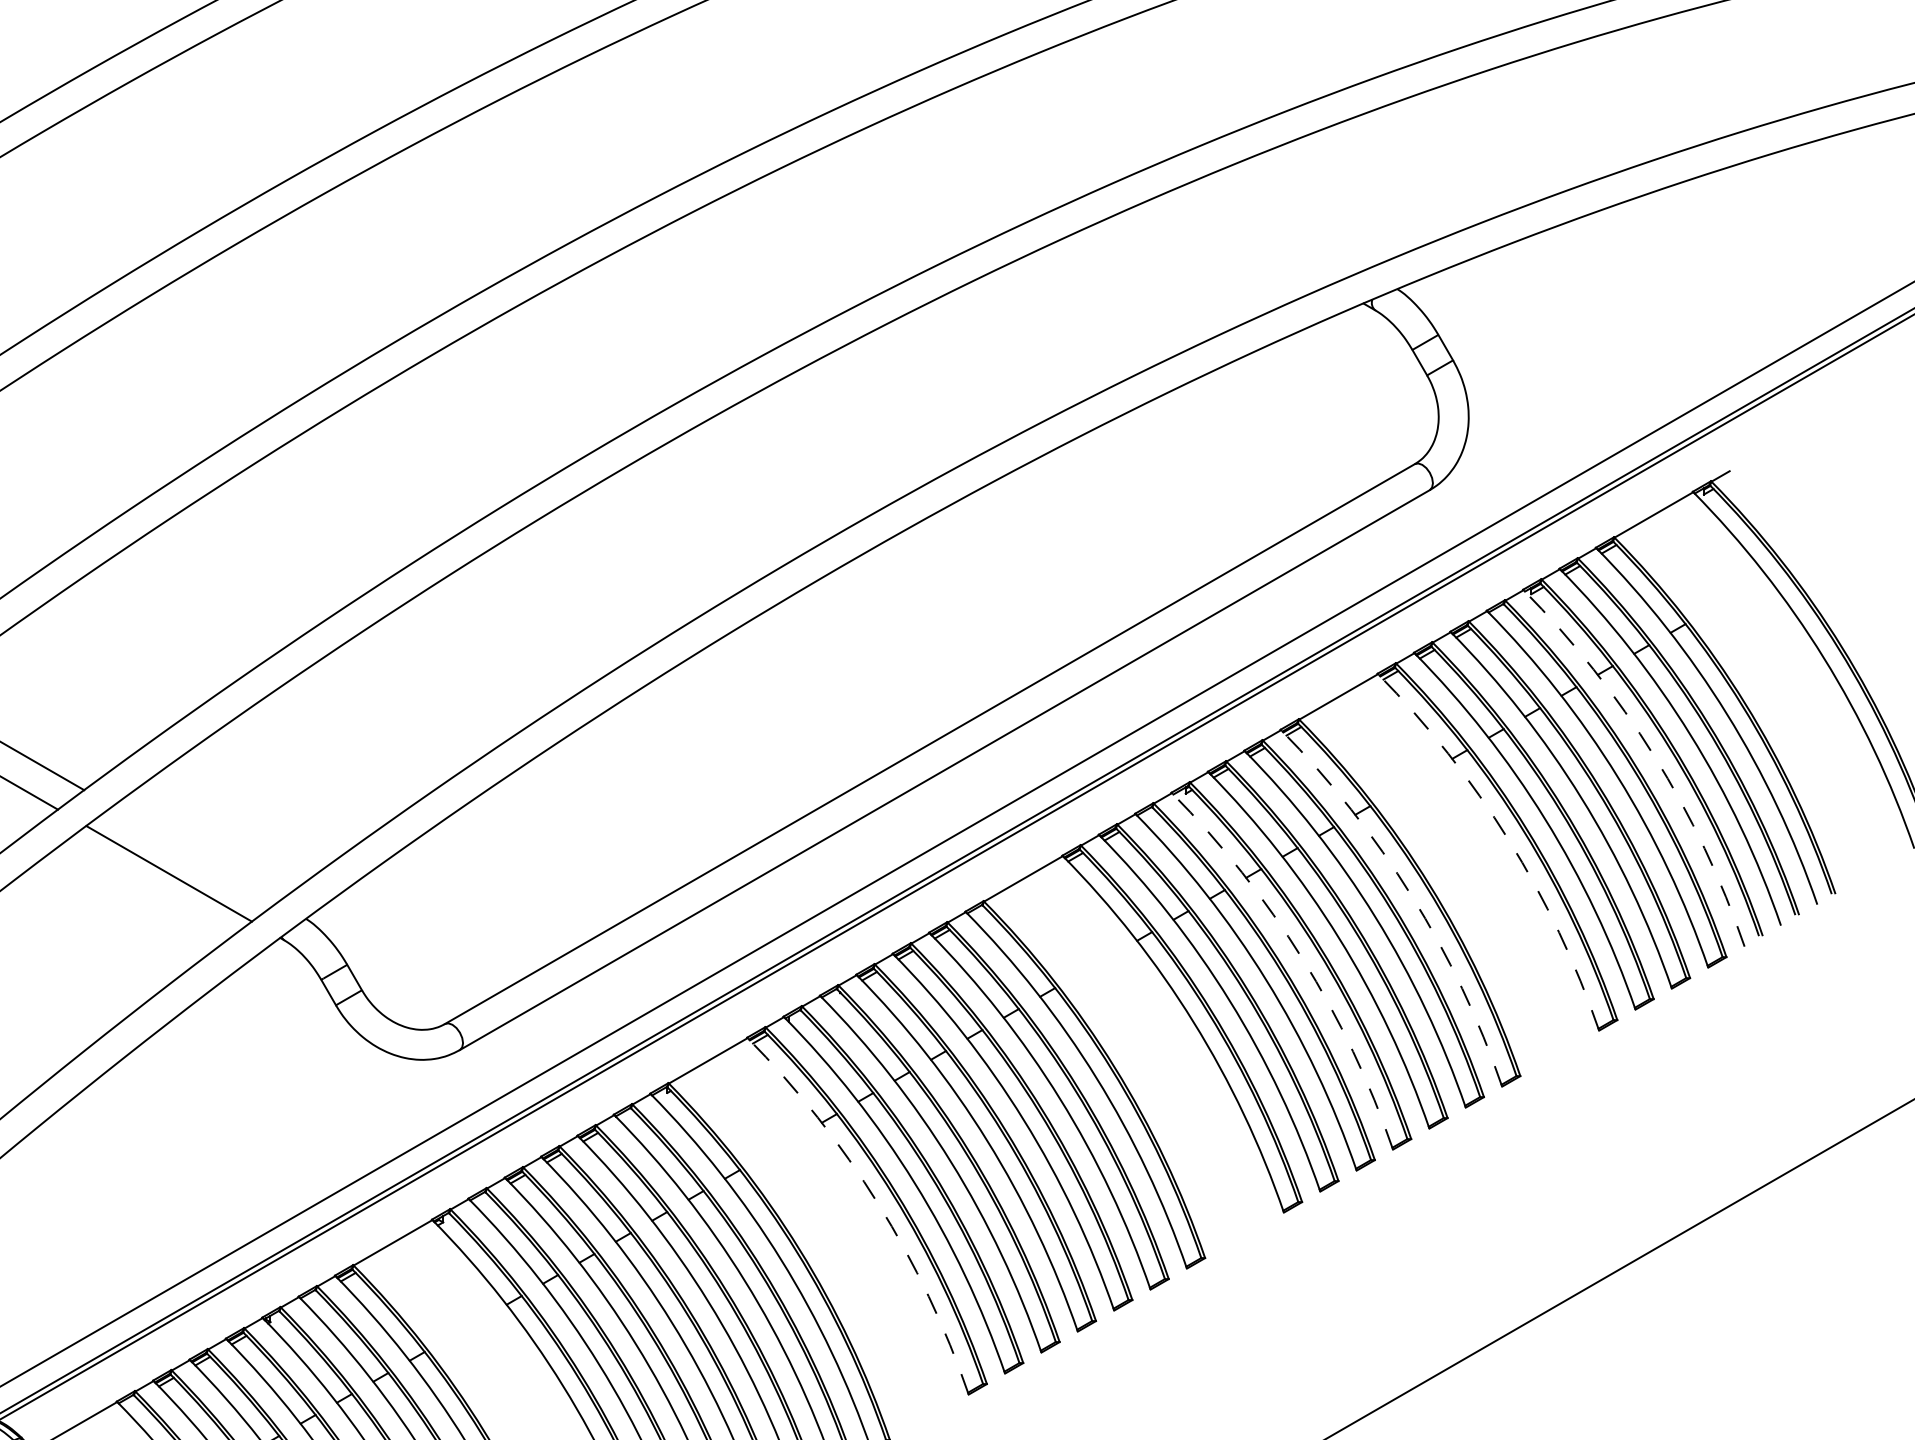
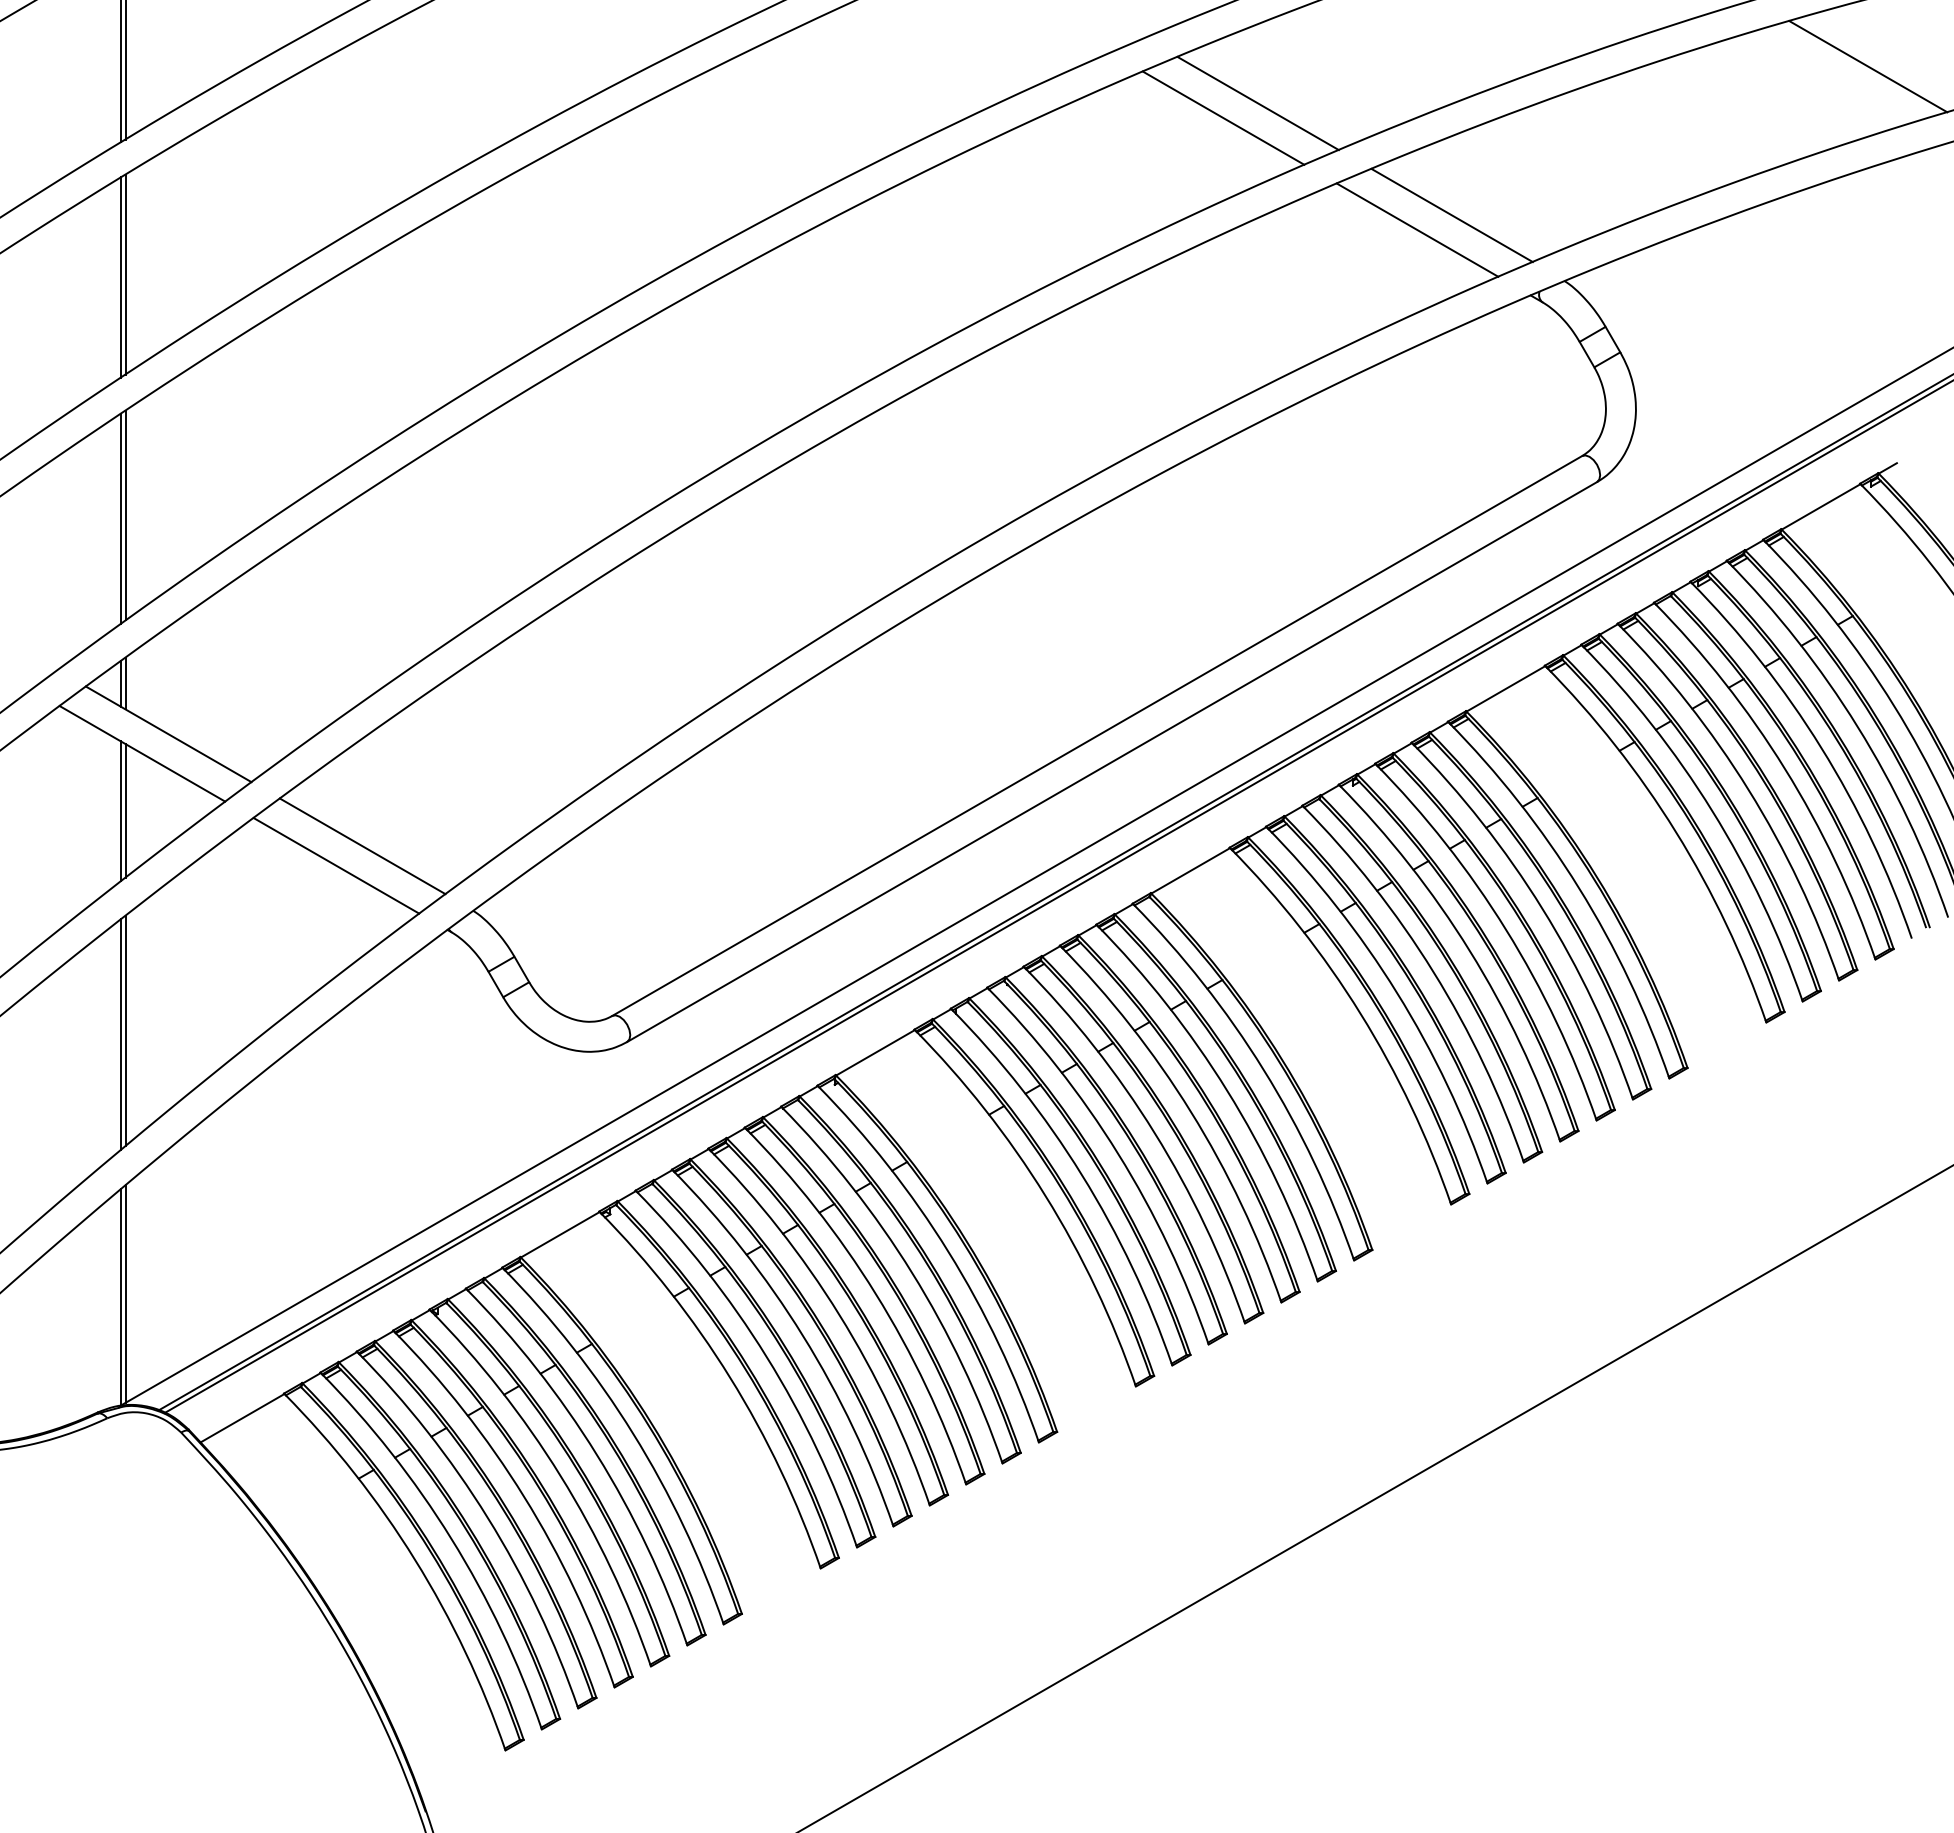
line: (1701, 74) -> (1868, 66), added
line: (1090, 111) -> (1257, 103), added
line: (1056, 125) -> (1223, 117), added
line: (1284, 223) -> (1451, 215), added
line: (1250, 237) -> (1417, 229), added
arc: (1654, 755) -> (1821, 747), dashed -> solid
arc: (1508, 839) -> (1675, 831), dashed -> solid
line: (195, 854) -> (362, 846), added
arc: (1411, 895) -> (1578, 887), dashed -> solid
arc: (1302, 958) -> (1469, 950), dashed -> solid
arc: (878, 1203) -> (1045, 1195), dashed -> solid

